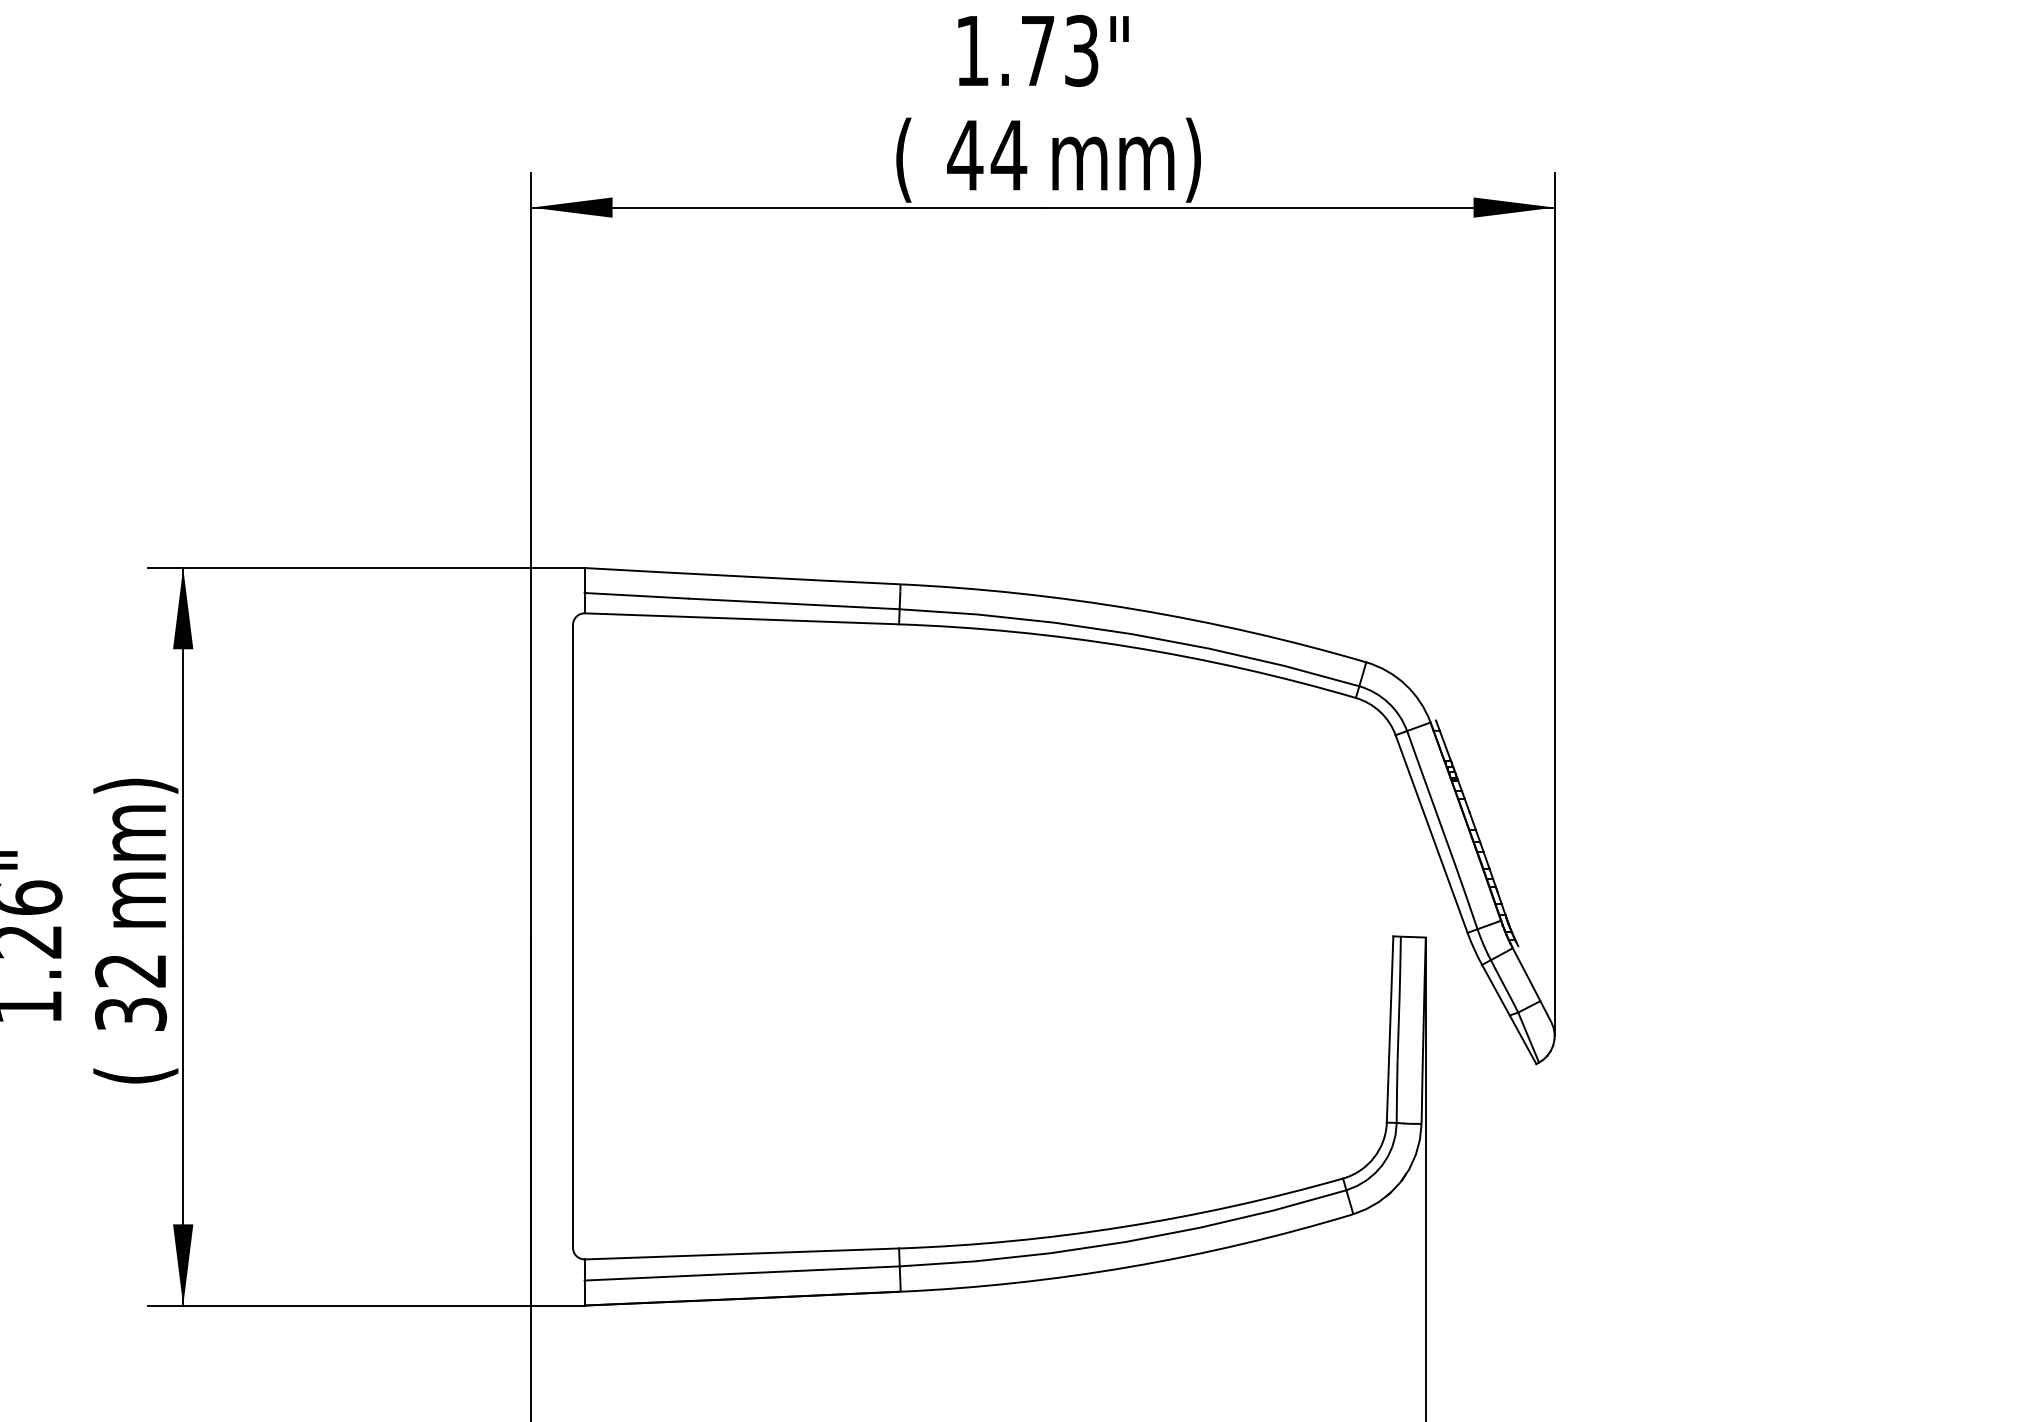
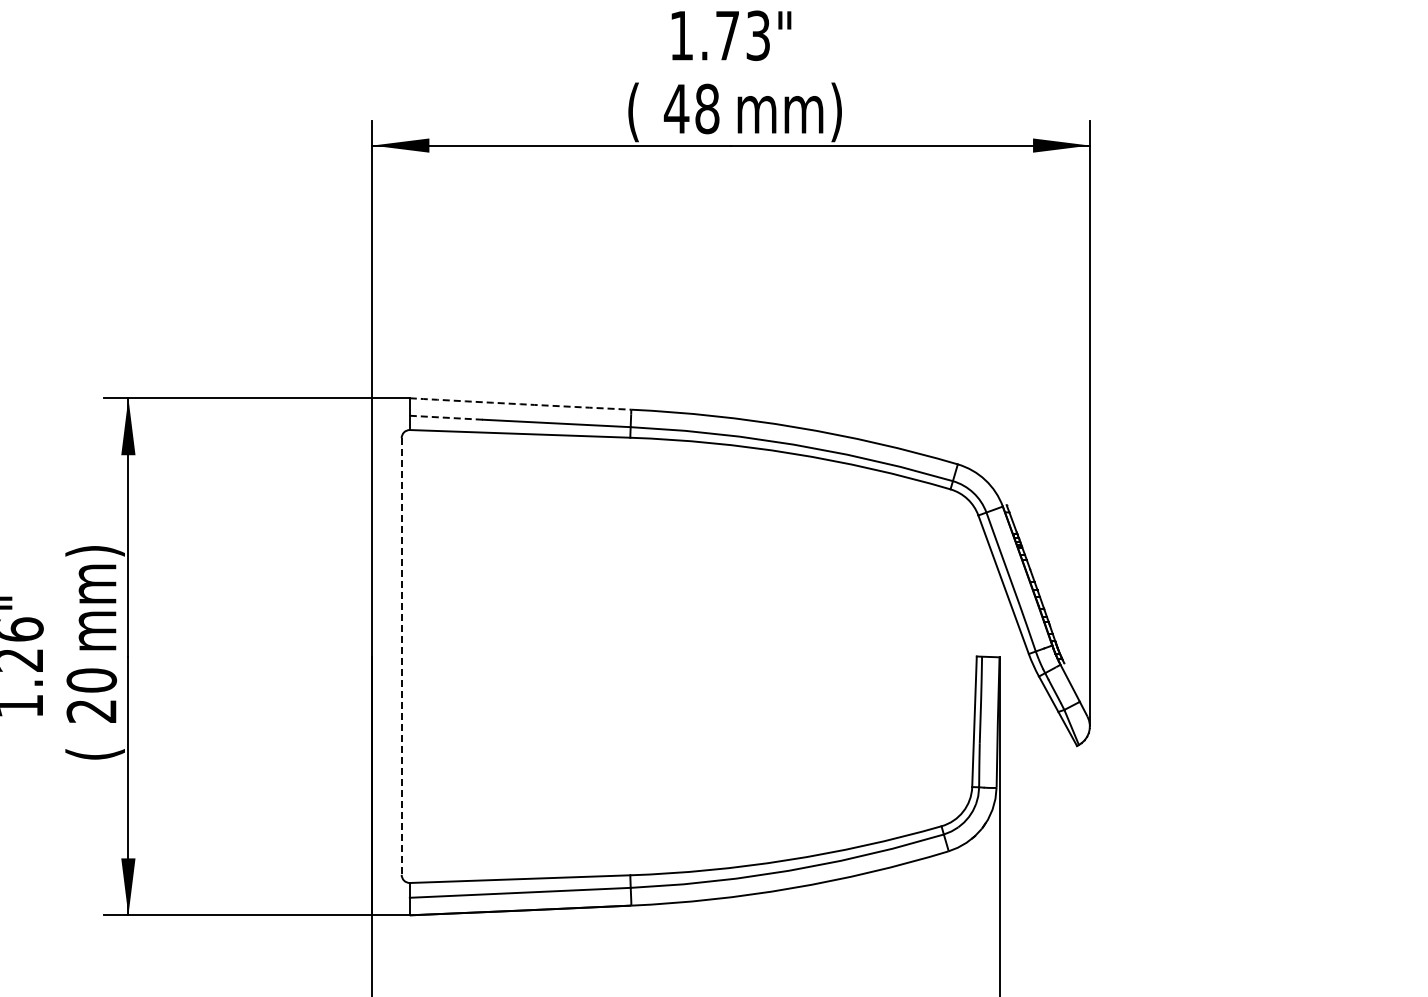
text: (1009, 154) -> (707, 108), 44 -> 48
arc: (742, 576) -> (520, 404), solid -> dashed
line: (636, 595) -> (446, 417), solid -> dashed
line: (572, 937) -> (401, 657), solid -> dashed
text: (130, 992) -> (91, 695), 32 -> 20

